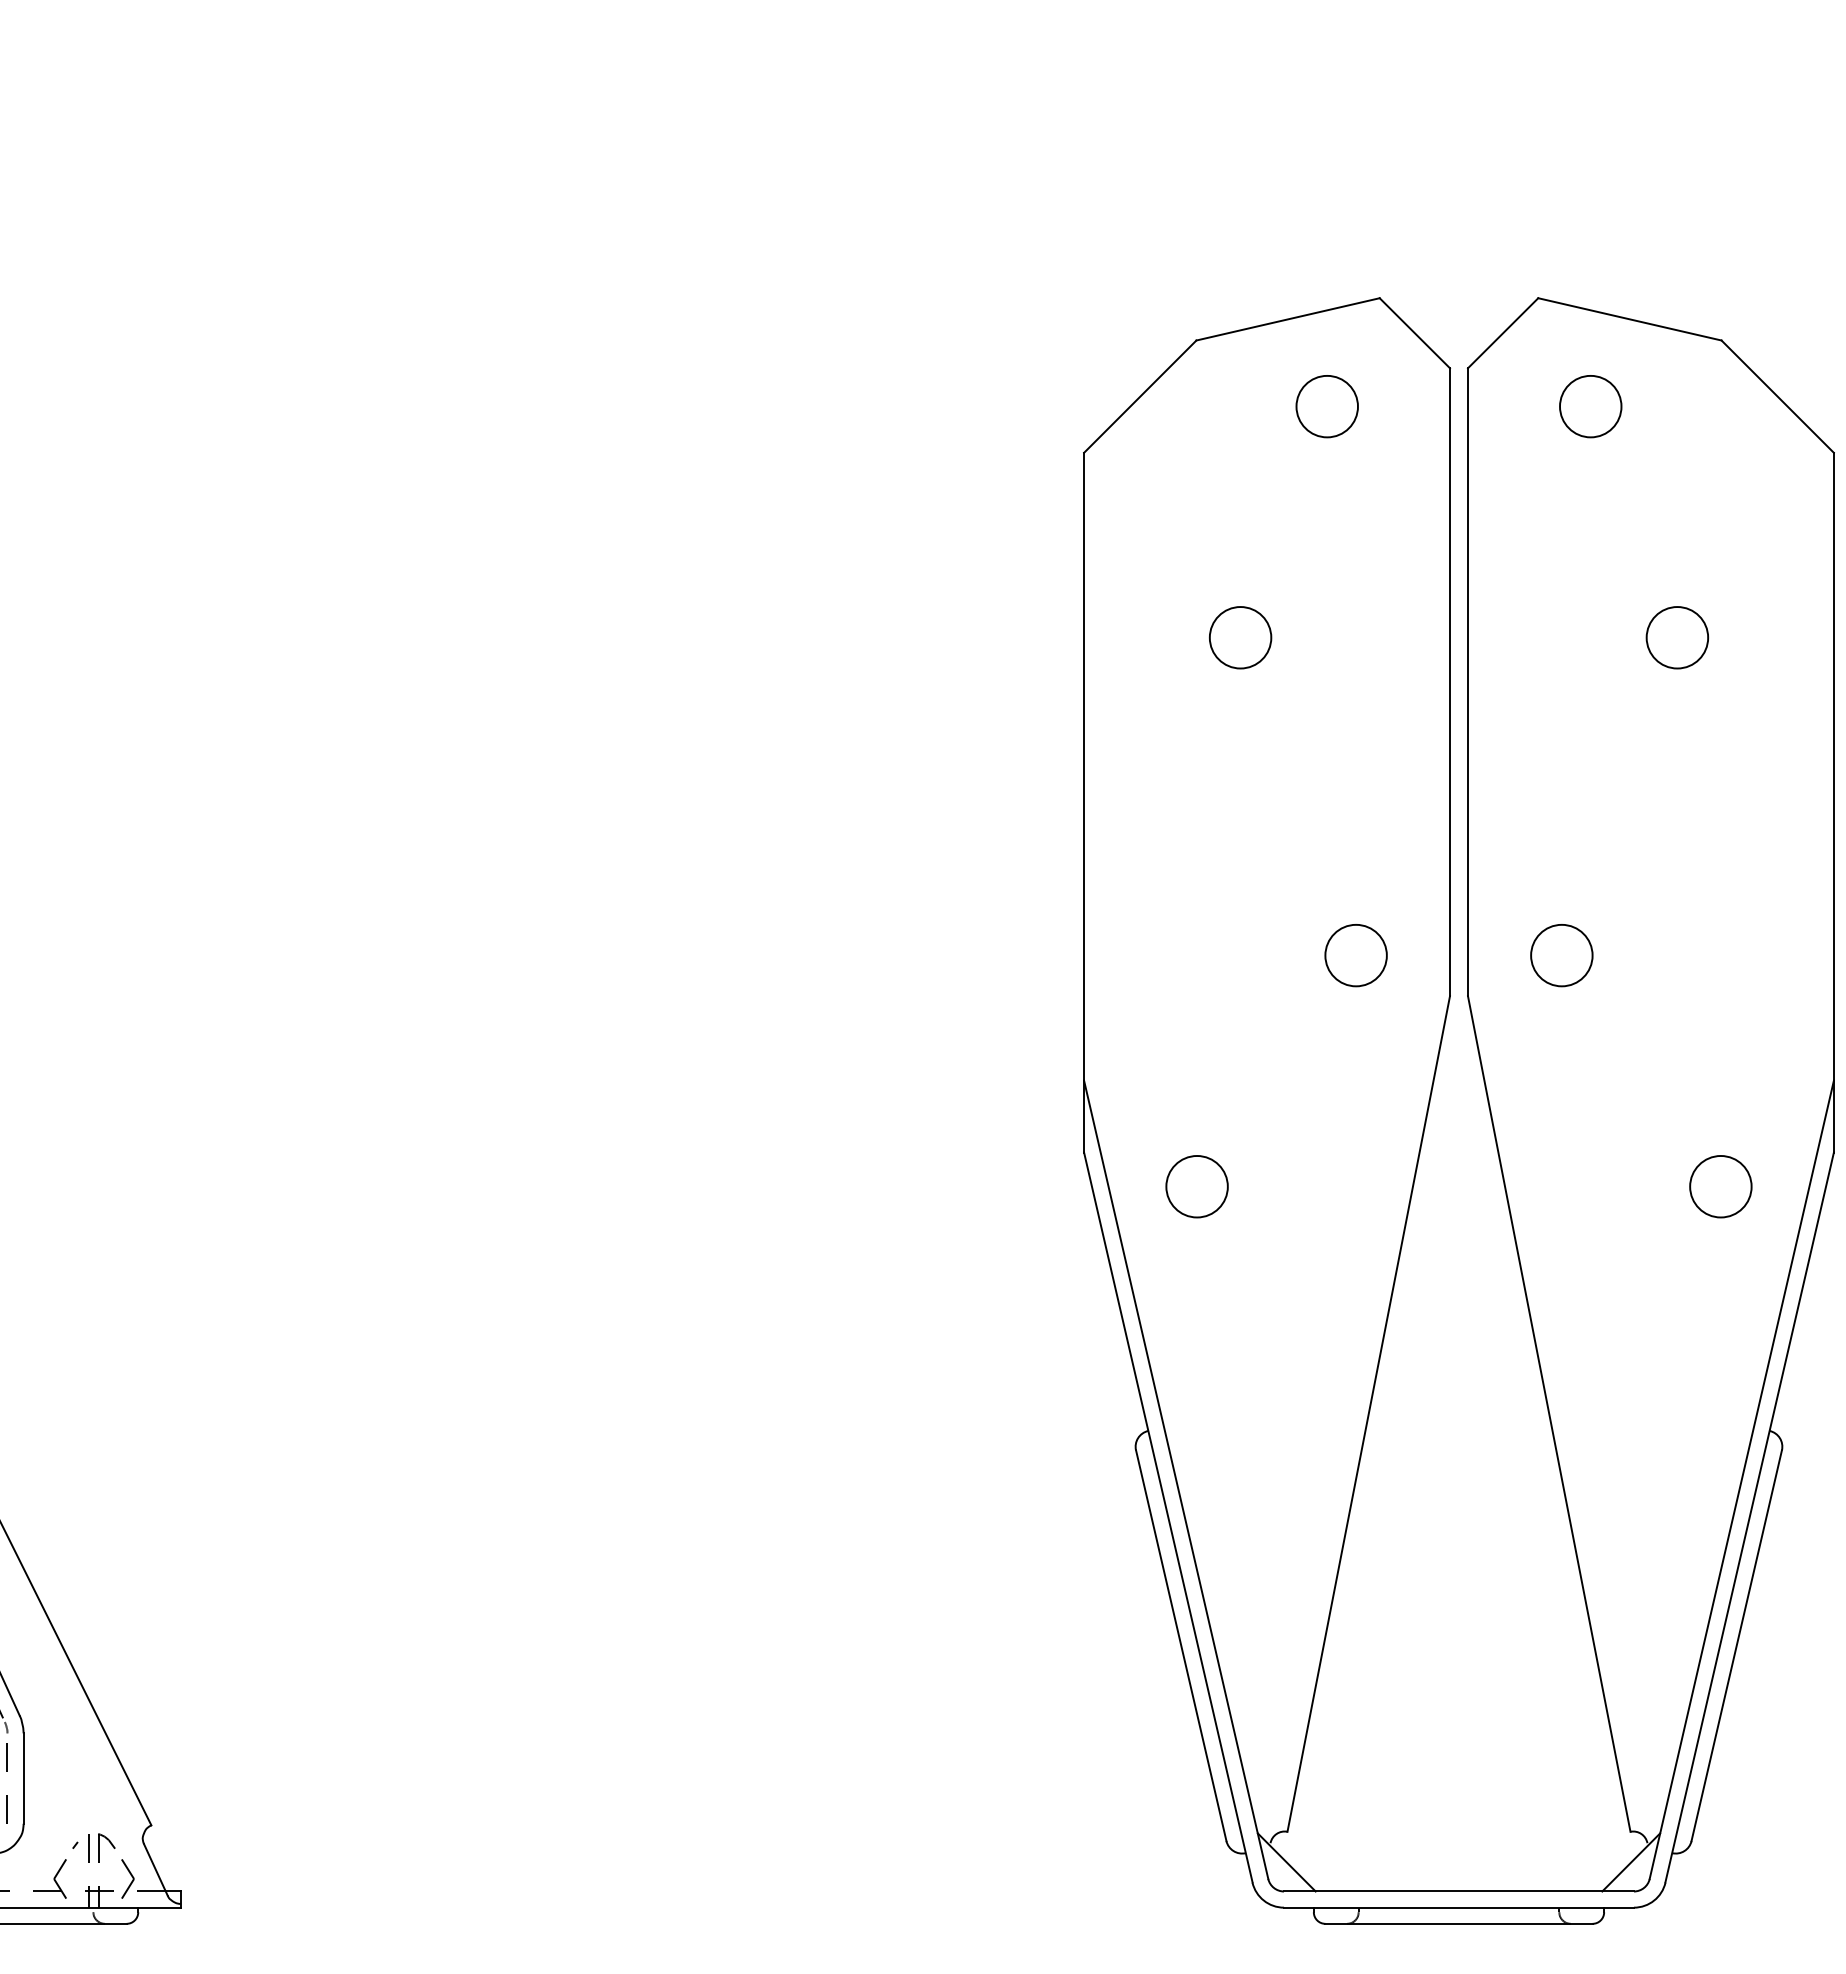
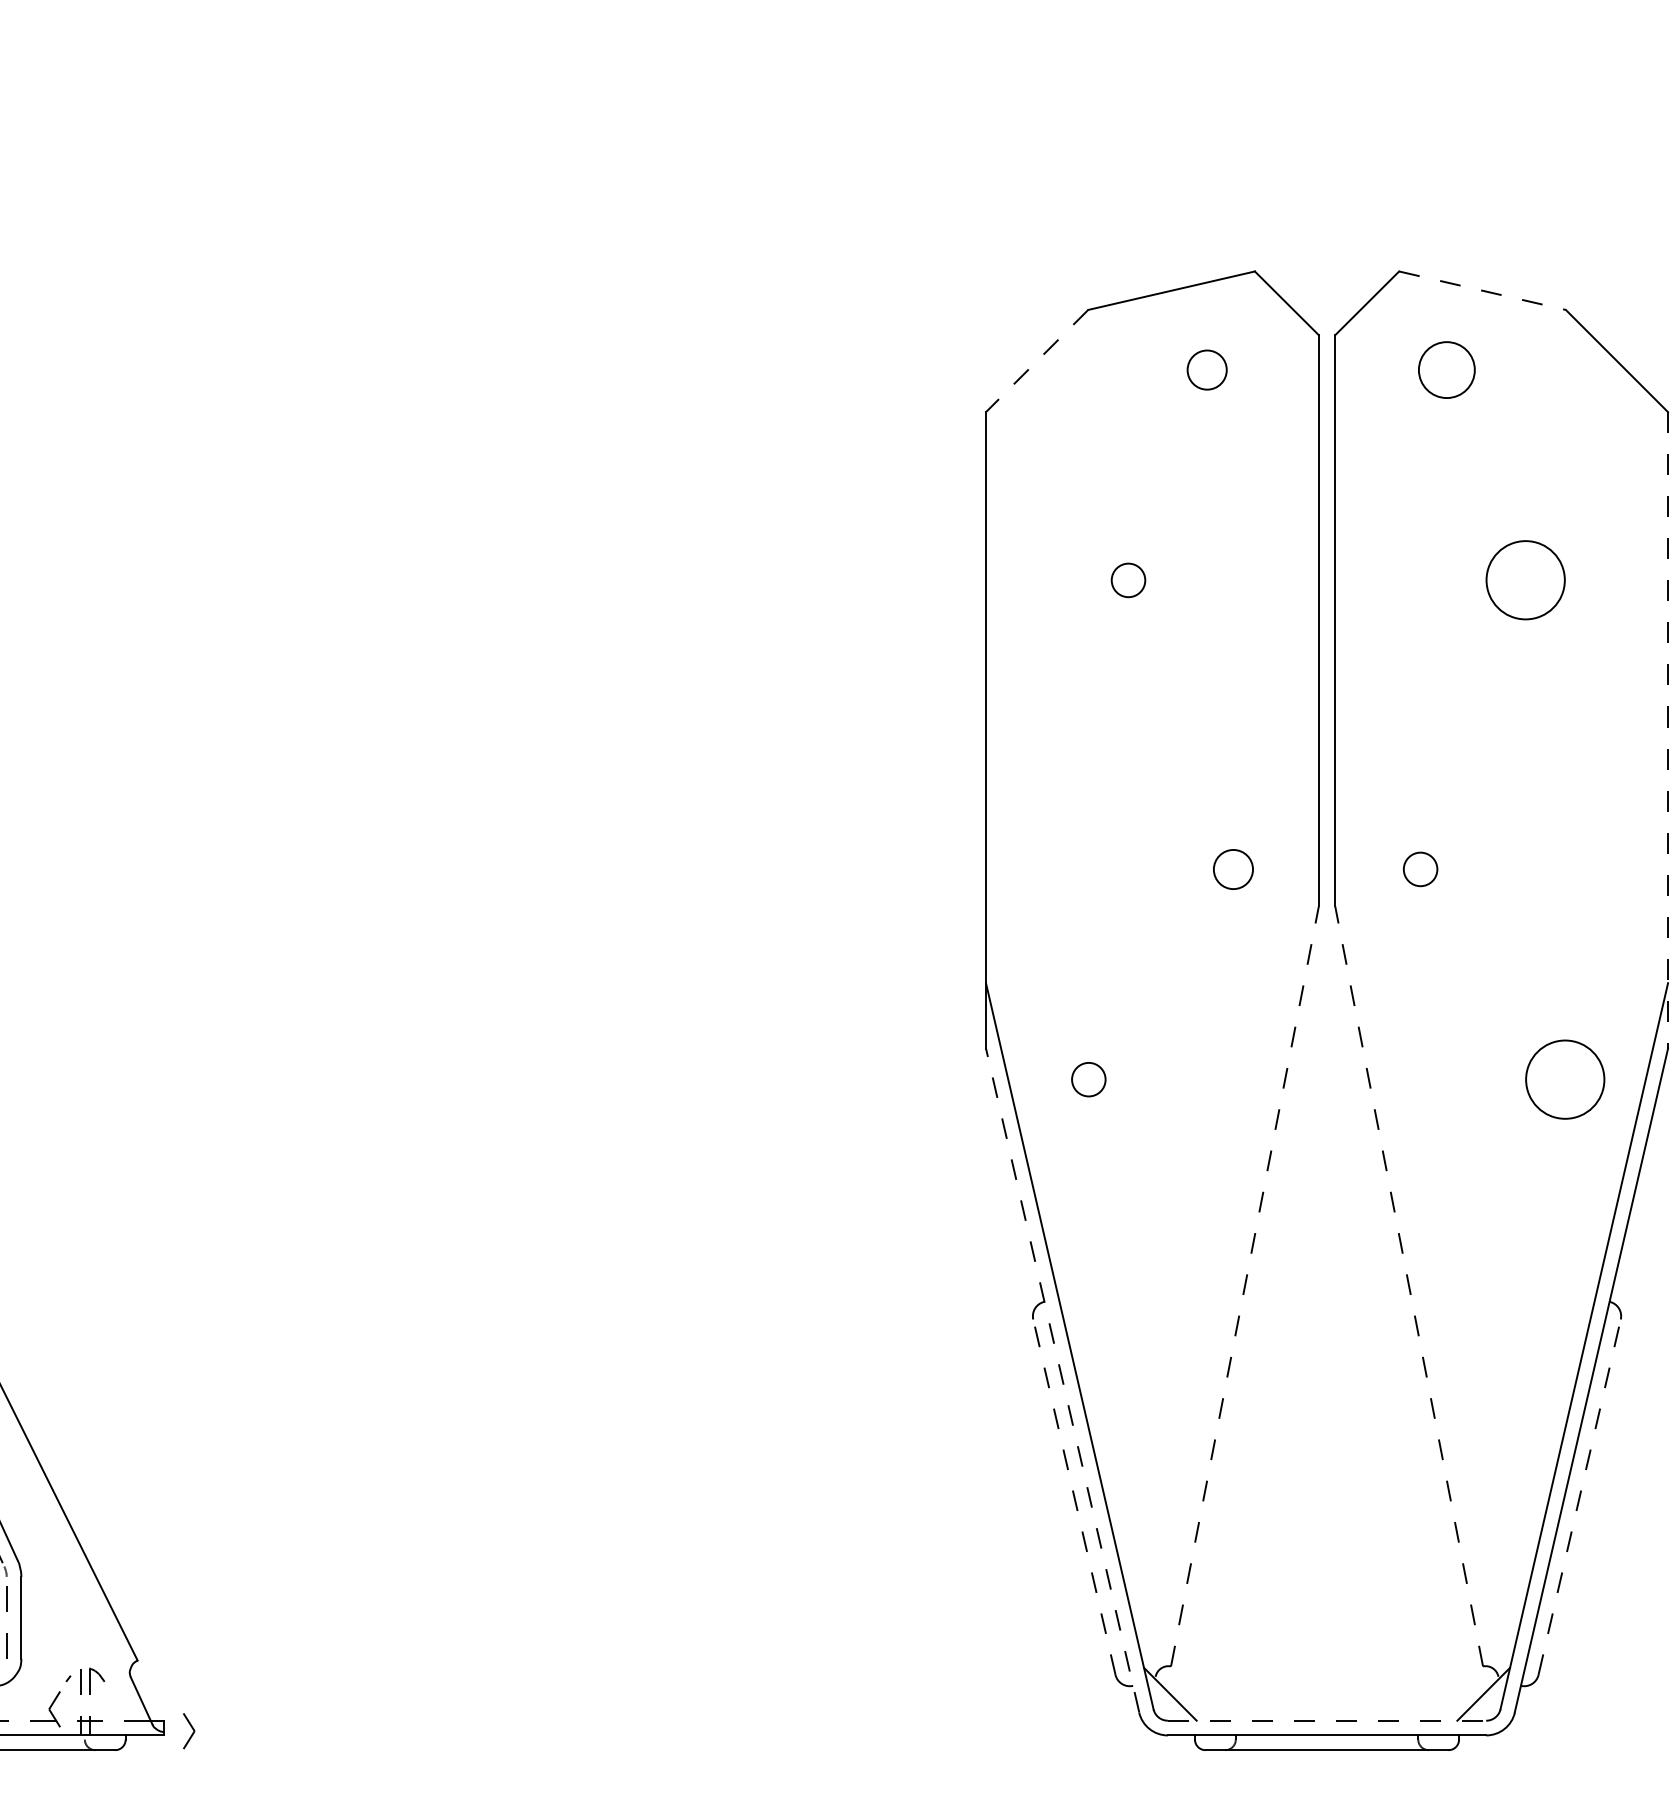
line: (1630, 319) -> (1483, 290), solid -> dashed
line: (1139, 397) -> (1036, 361), solid -> dashed
circle: (1326, 406) -> (1206, 369), size x0.7
circle: (1240, 637) -> (1128, 580), size x0.6
circle: (1677, 637) -> (1525, 580), size x1.4
line: (1833, 802) -> (1667, 730), solid -> dashed
circle: (1355, 955) -> (1232, 869), size x0.7
circle: (1561, 955) -> (1420, 869), size x0.6
circle: (1196, 1186) -> (1088, 1079), size x0.6
circle: (1720, 1186) -> (1564, 1079), size x1.4
line: (1368, 1414) -> (1244, 1286), solid -> dashed
line: (1549, 1414) -> (1409, 1286), solid -> dashed
line: (1168, 1517) -> (1062, 1380), solid -> dashed
line: (1181, 1645) -> (1074, 1496), solid -> dashed
line: (1736, 1645) -> (1579, 1496), solid -> dashed
part: (127, 1878) -> (188, 1730), moved
line: (1459, 1891) -> (1327, 1720), solid -> dashed

